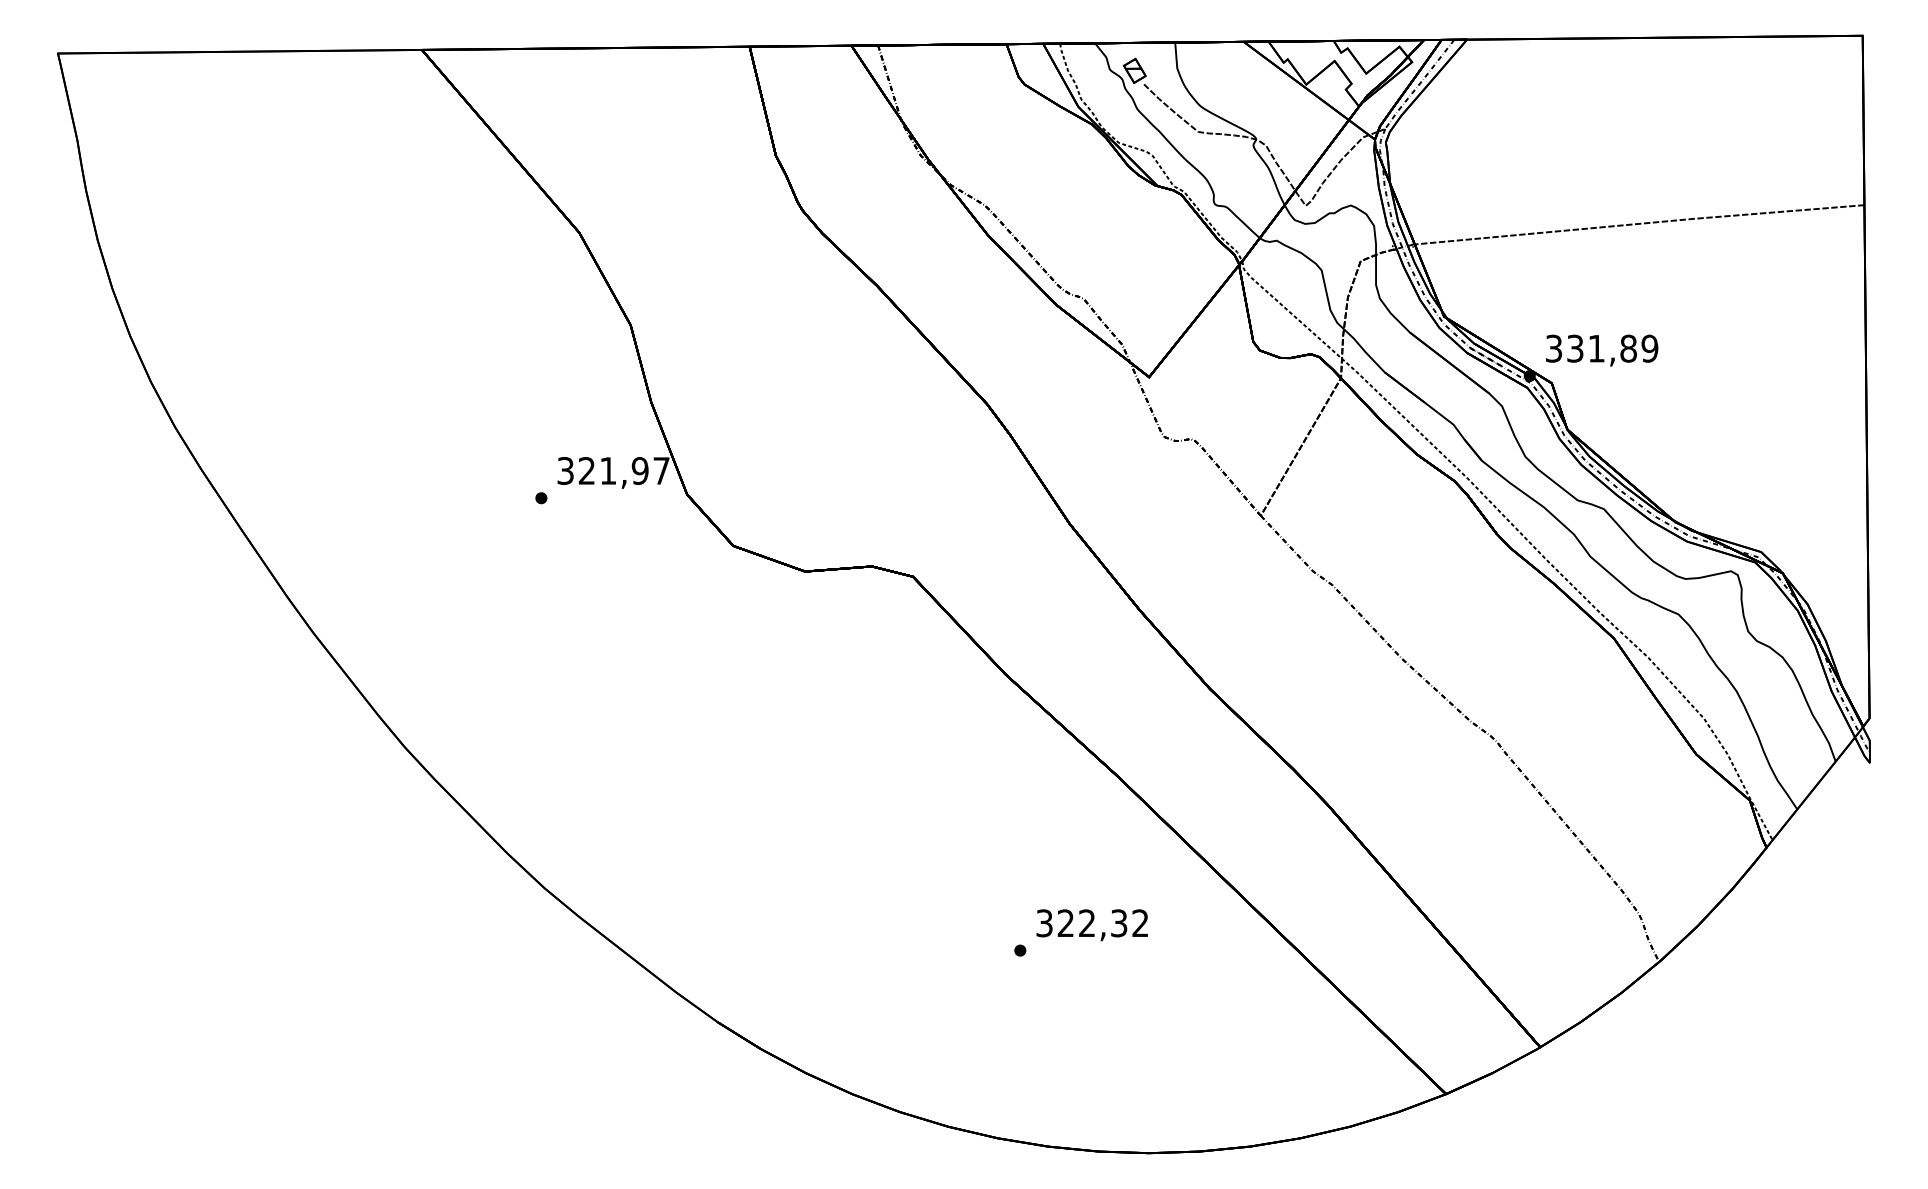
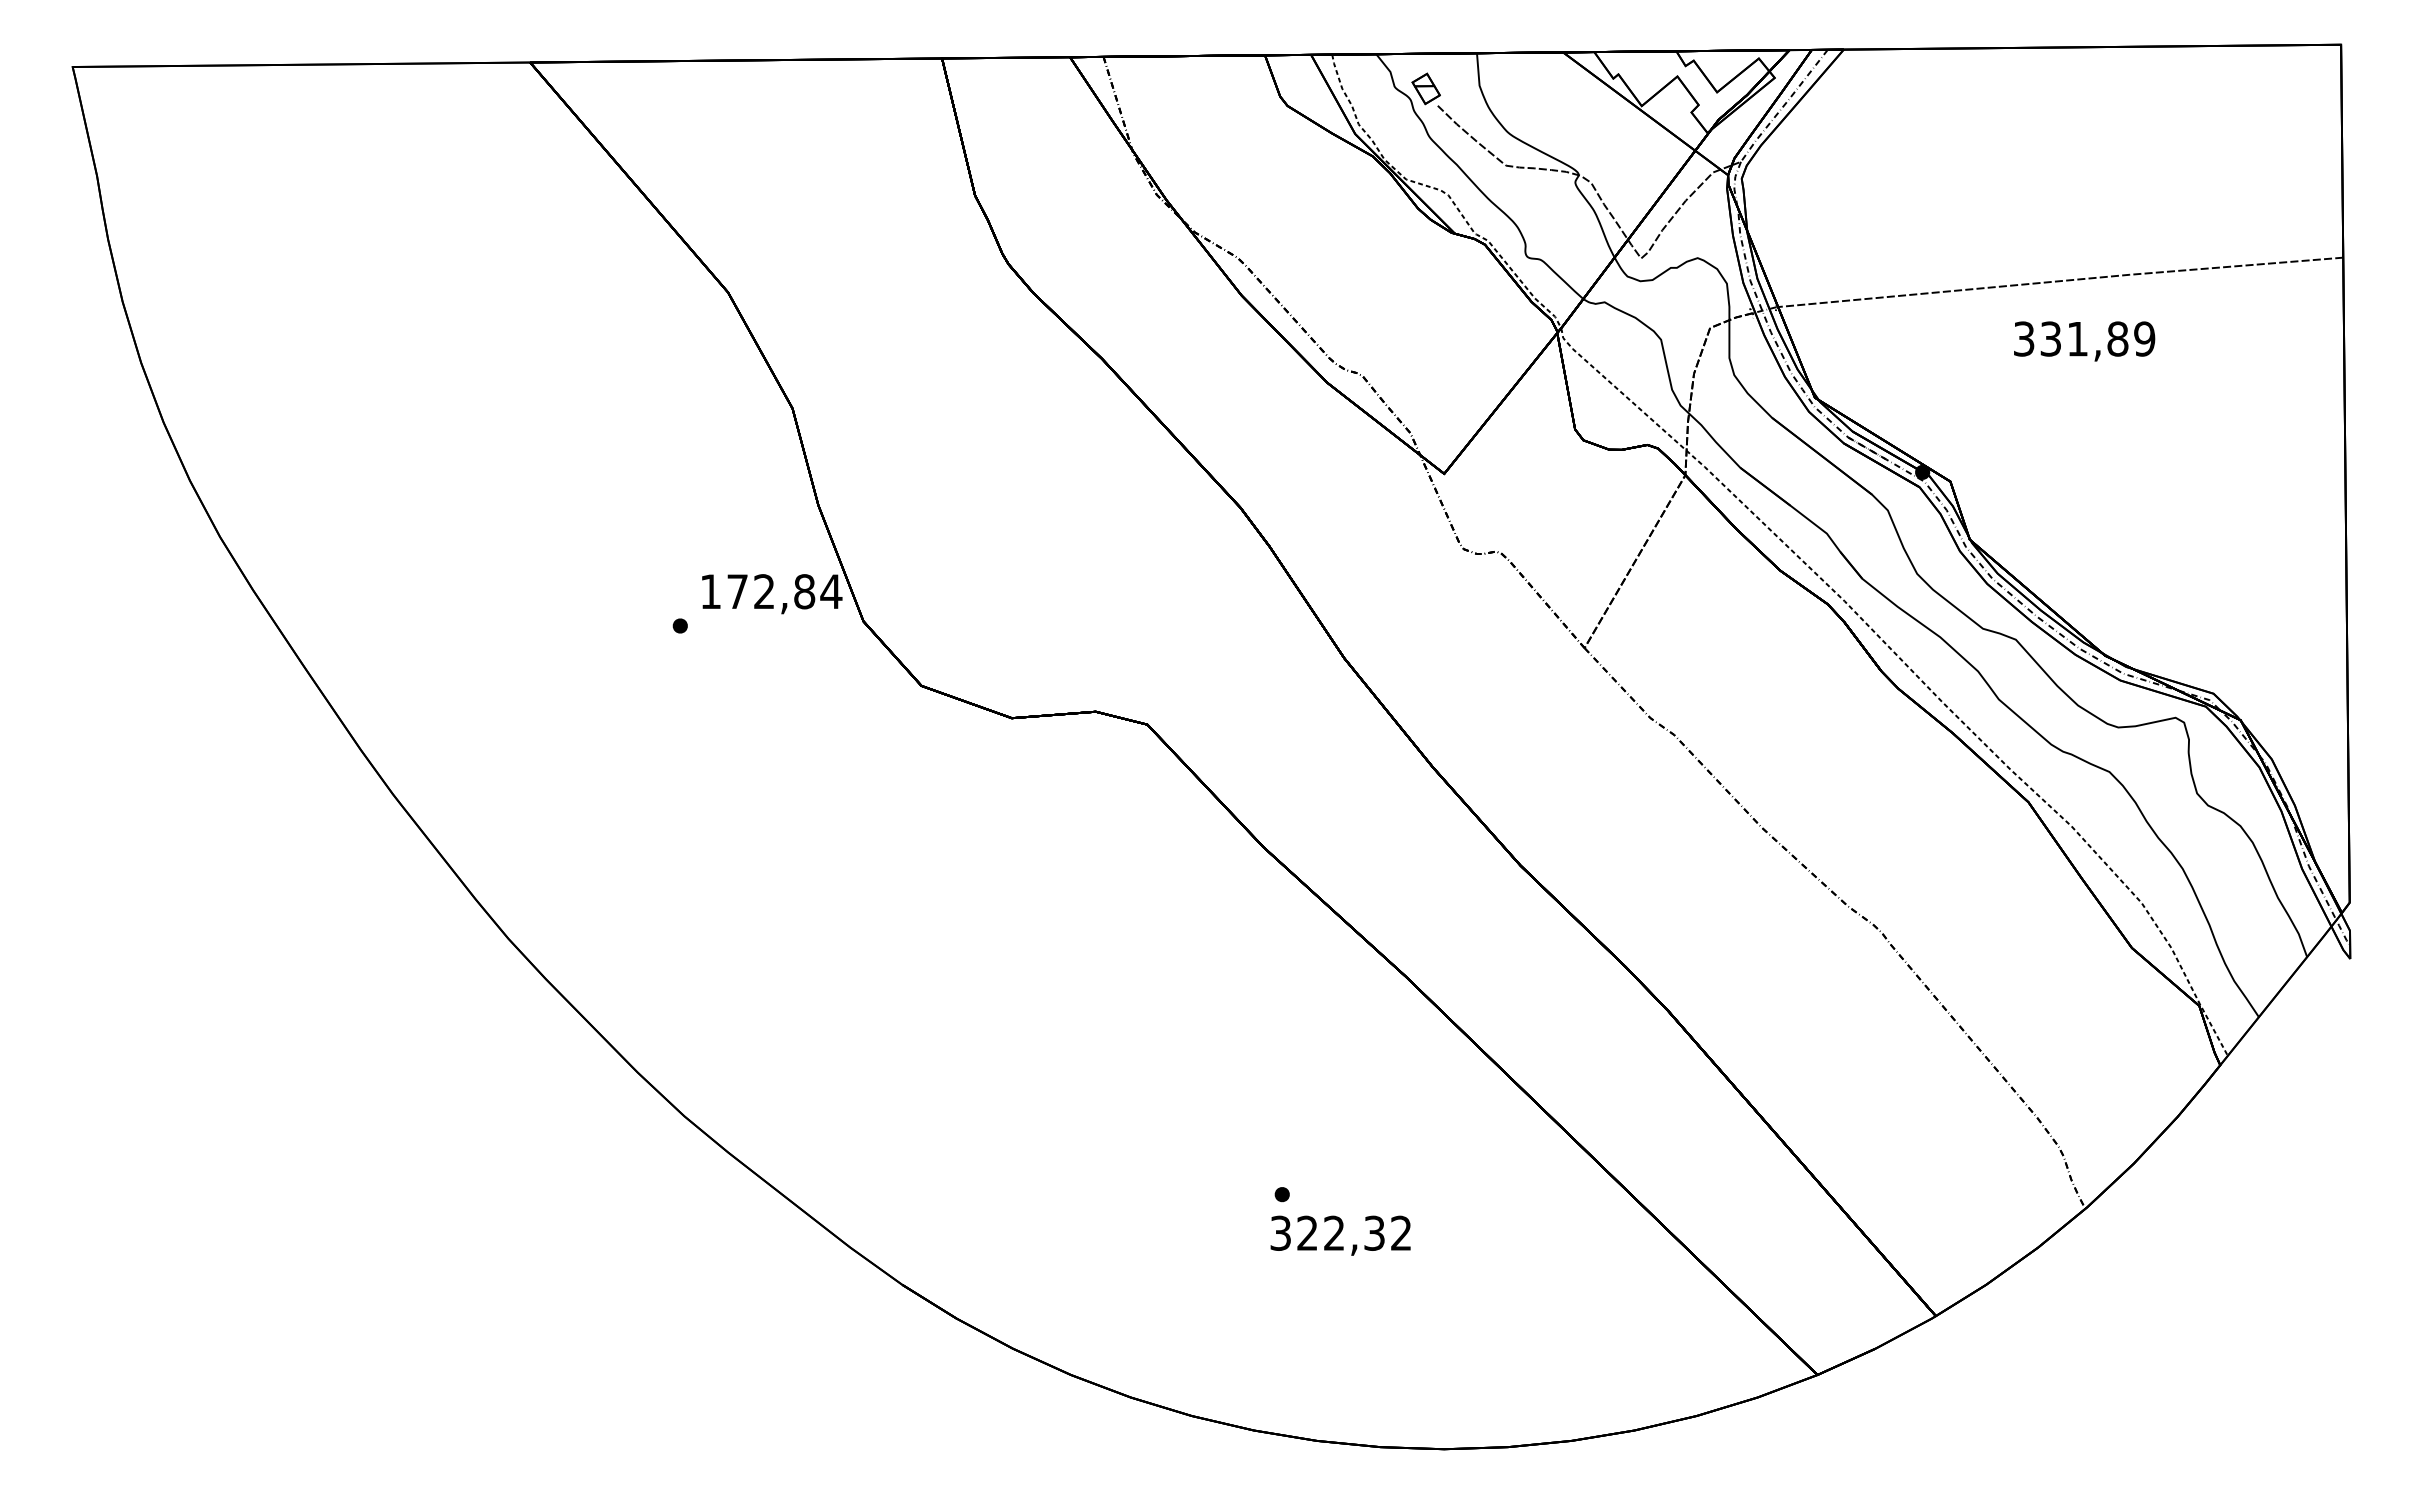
text: (1602, 350) -> (2084, 341), moved
text: (613, 470) -> (771, 591), 321,97 -> 172,84
text: (1092, 925) -> (1340, 1235), moved

